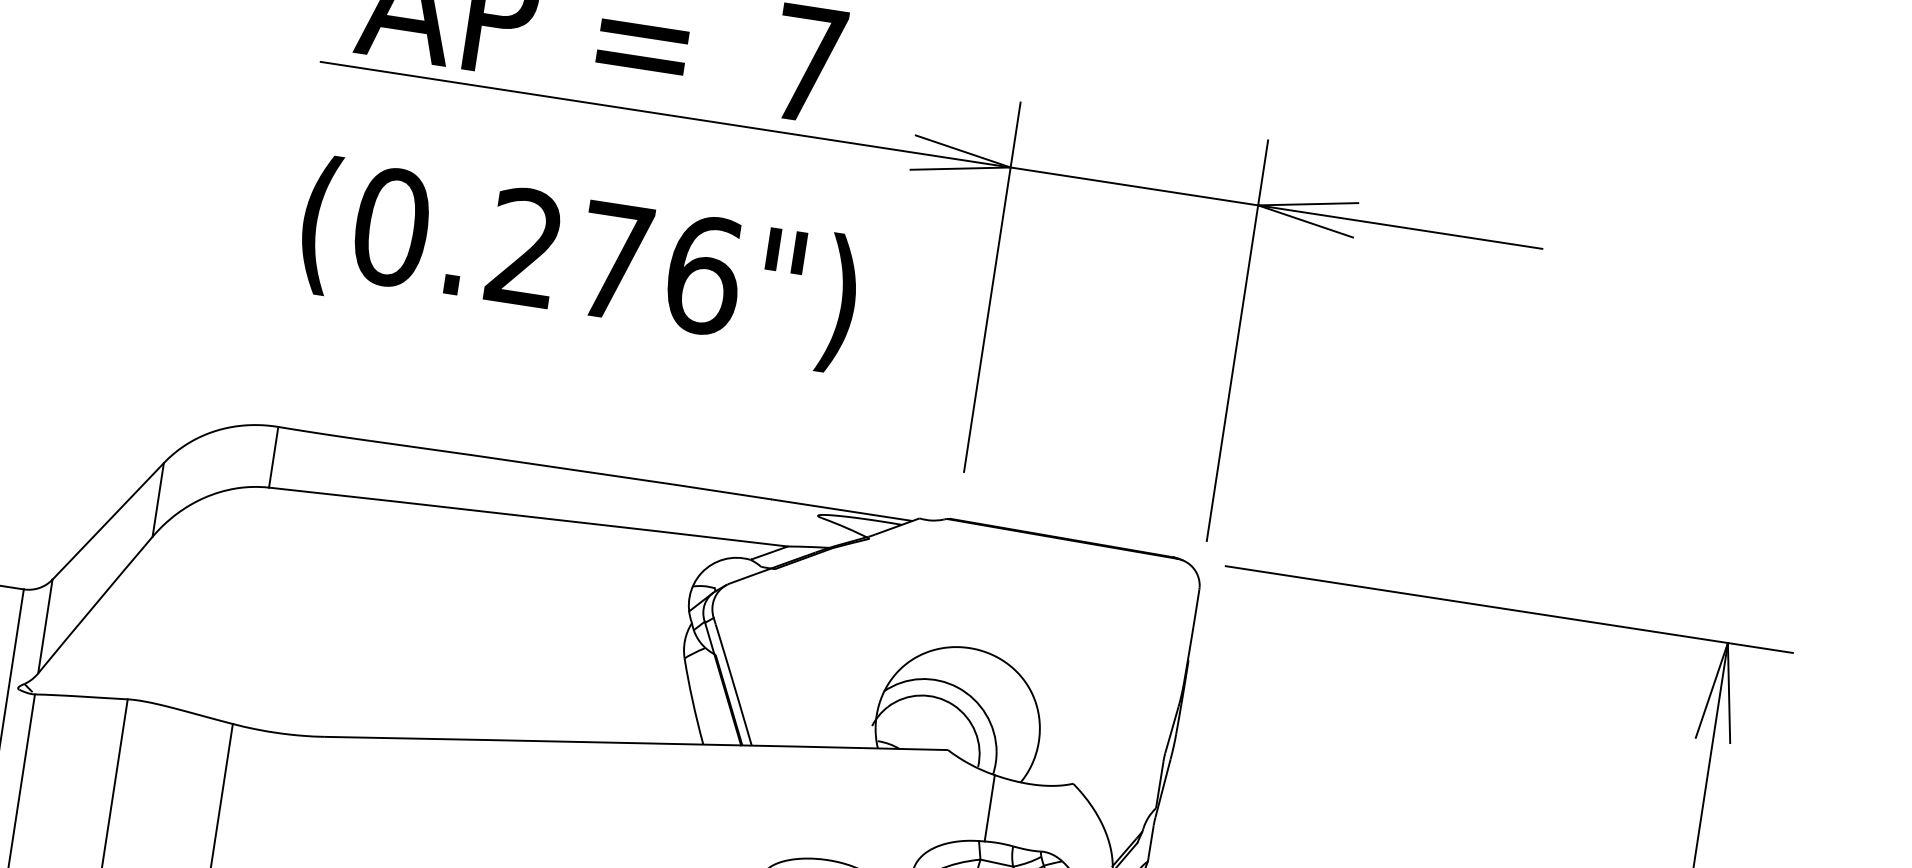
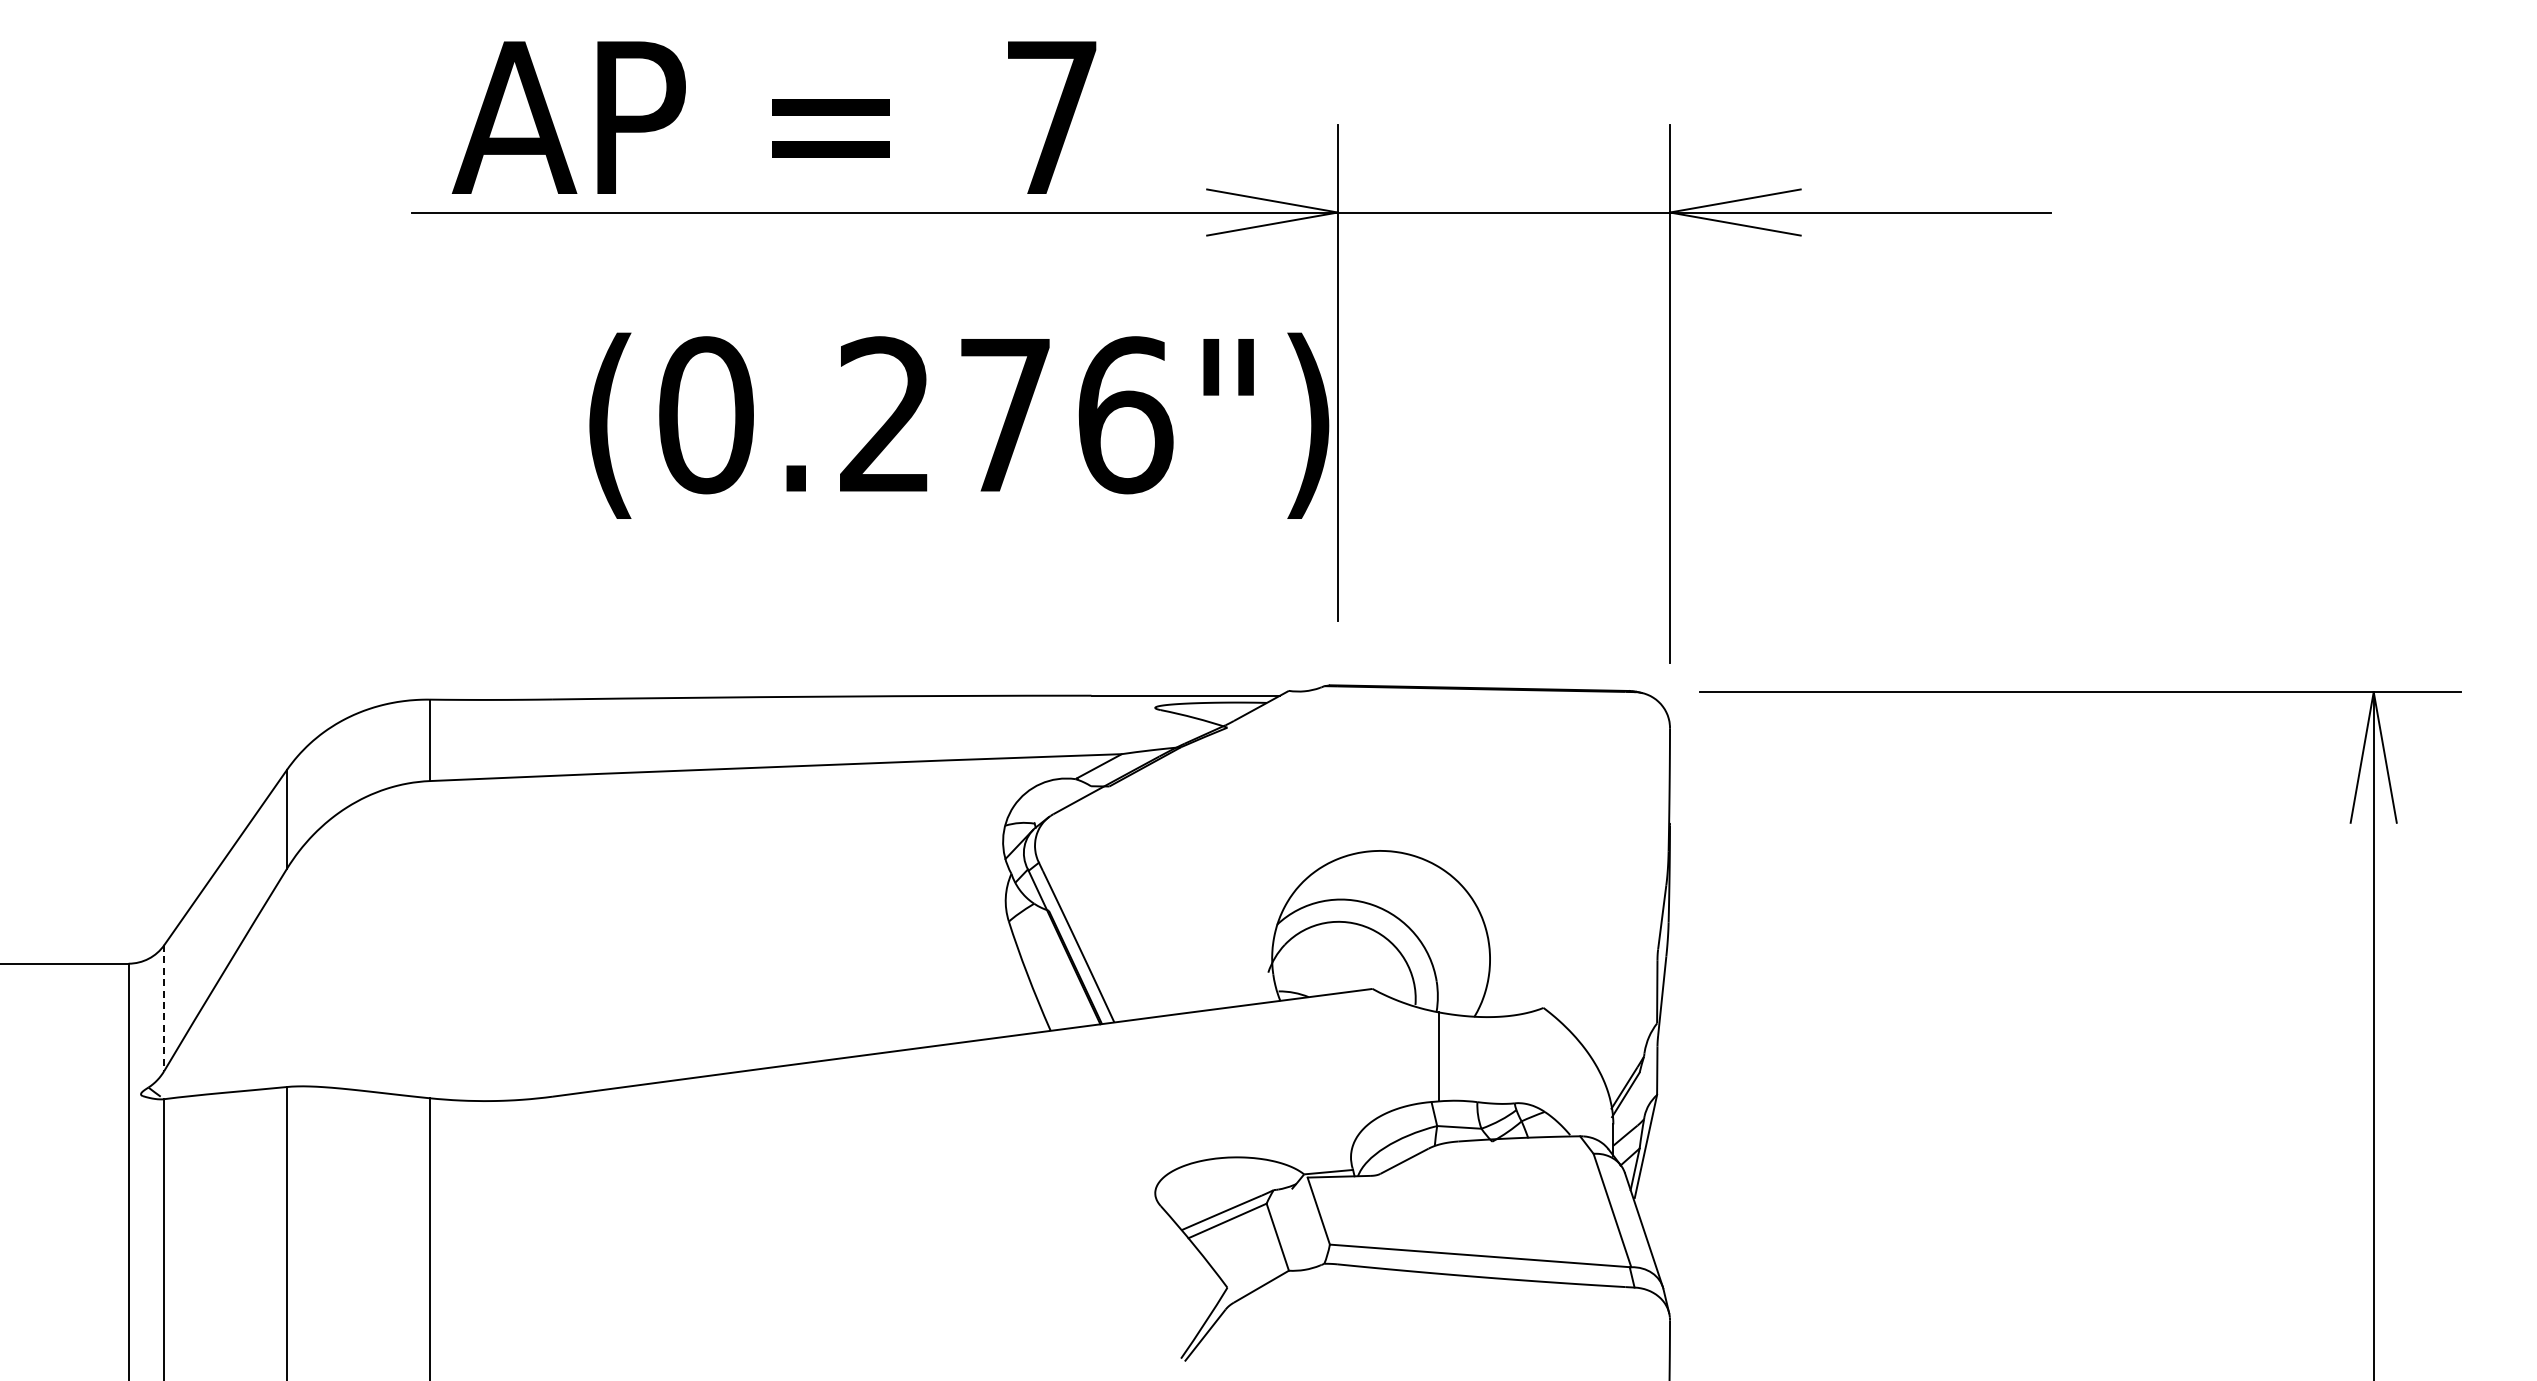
text: (579, 263) -> (959, 425), moved
line: (45, 626) -> (164, 1008), solid -> dashed

